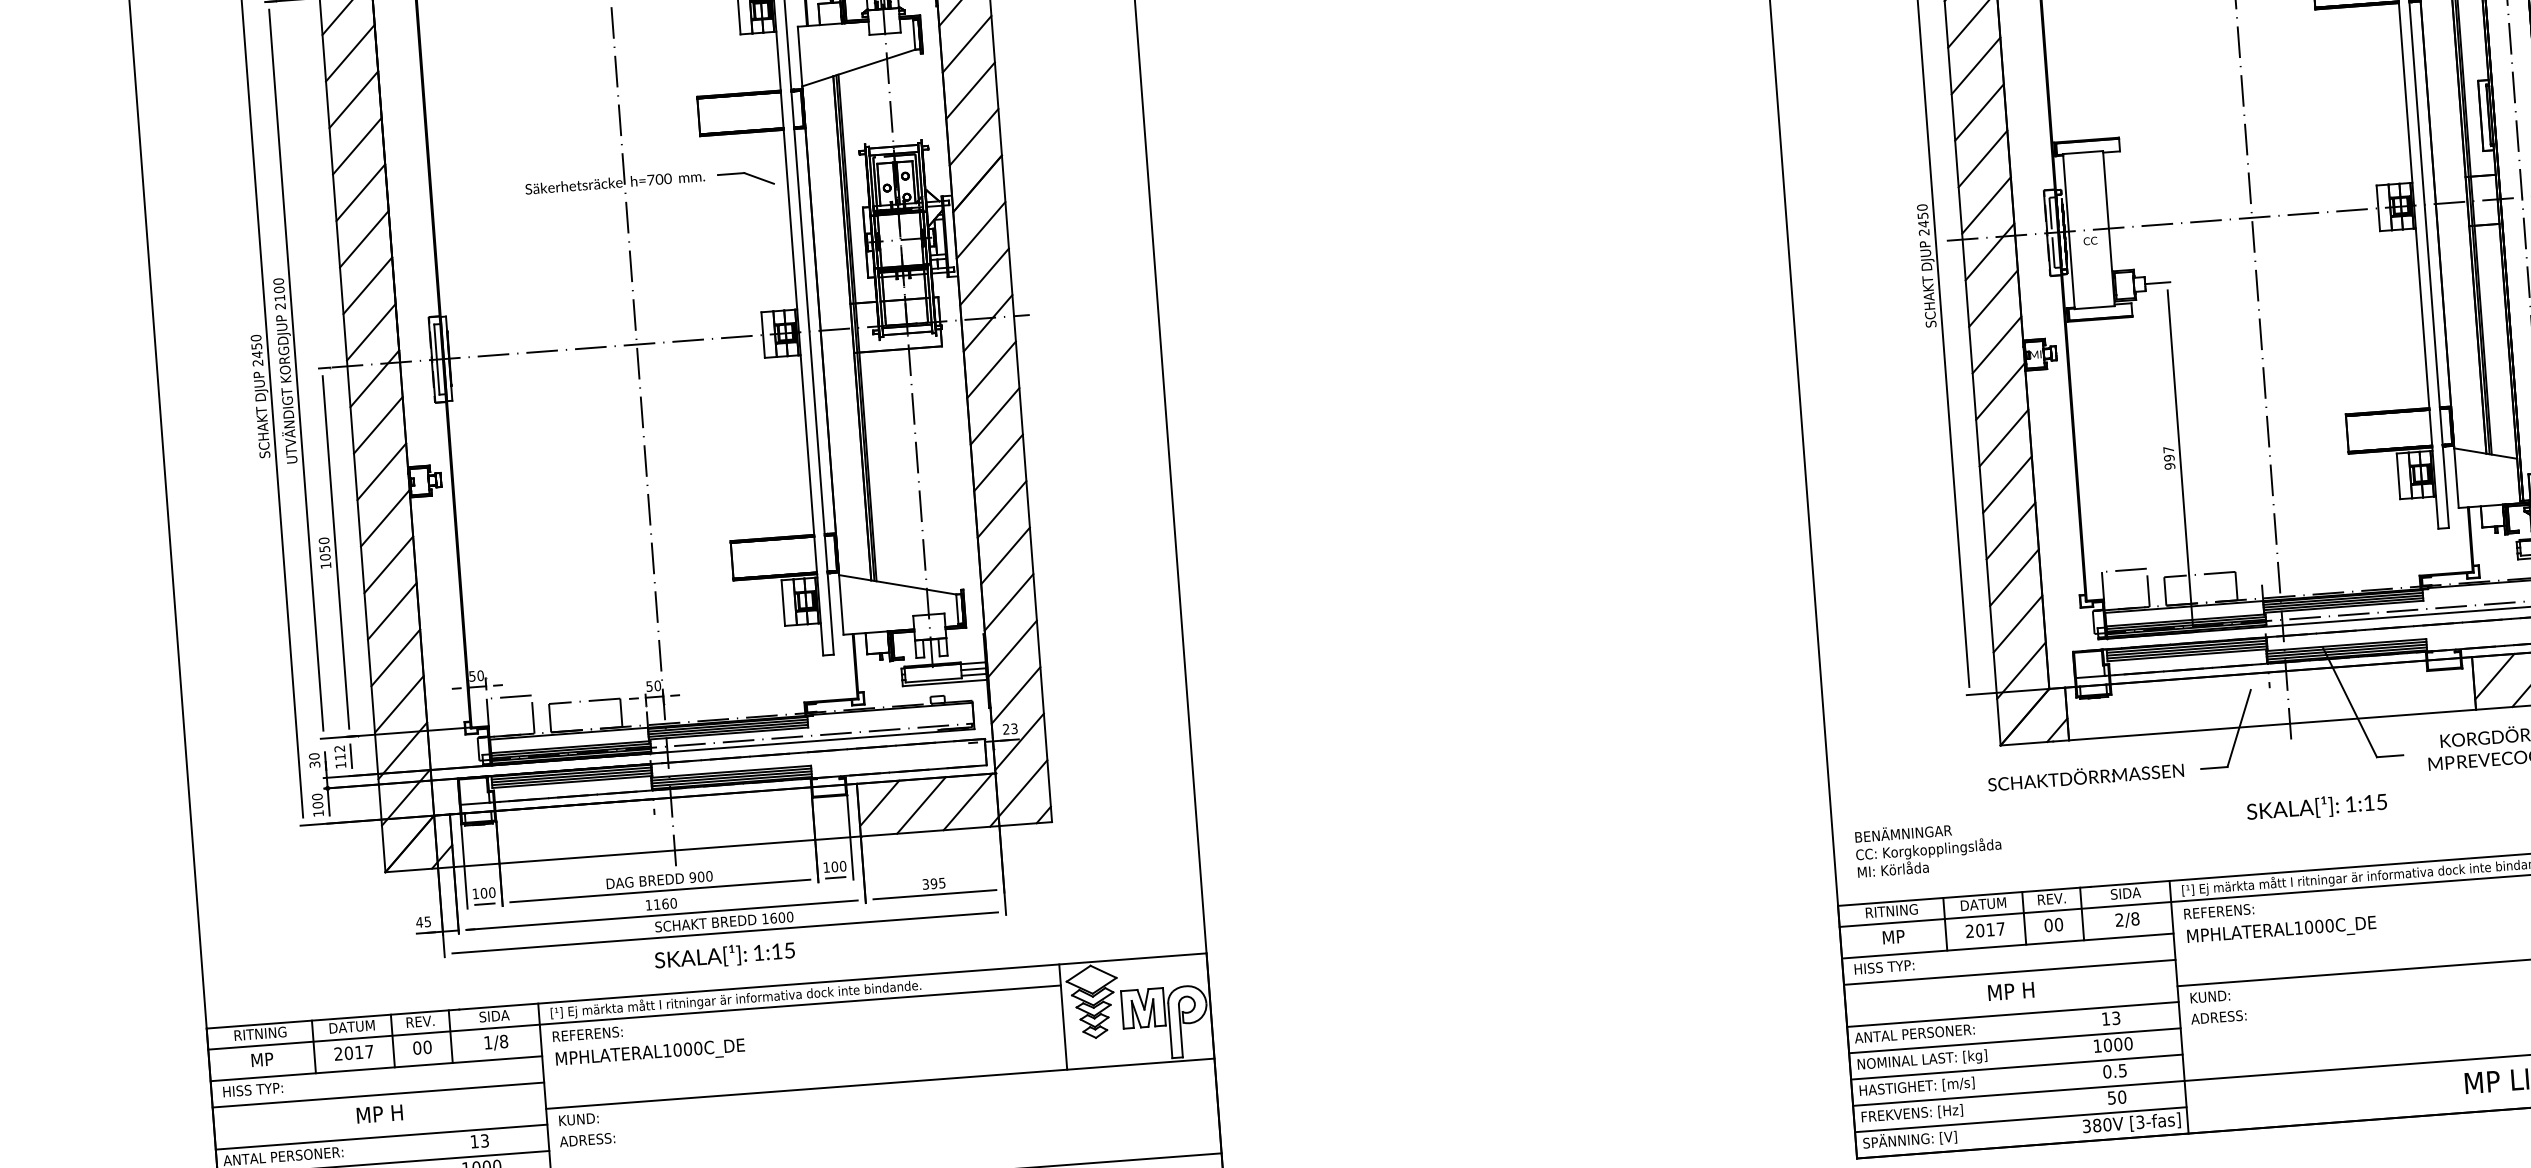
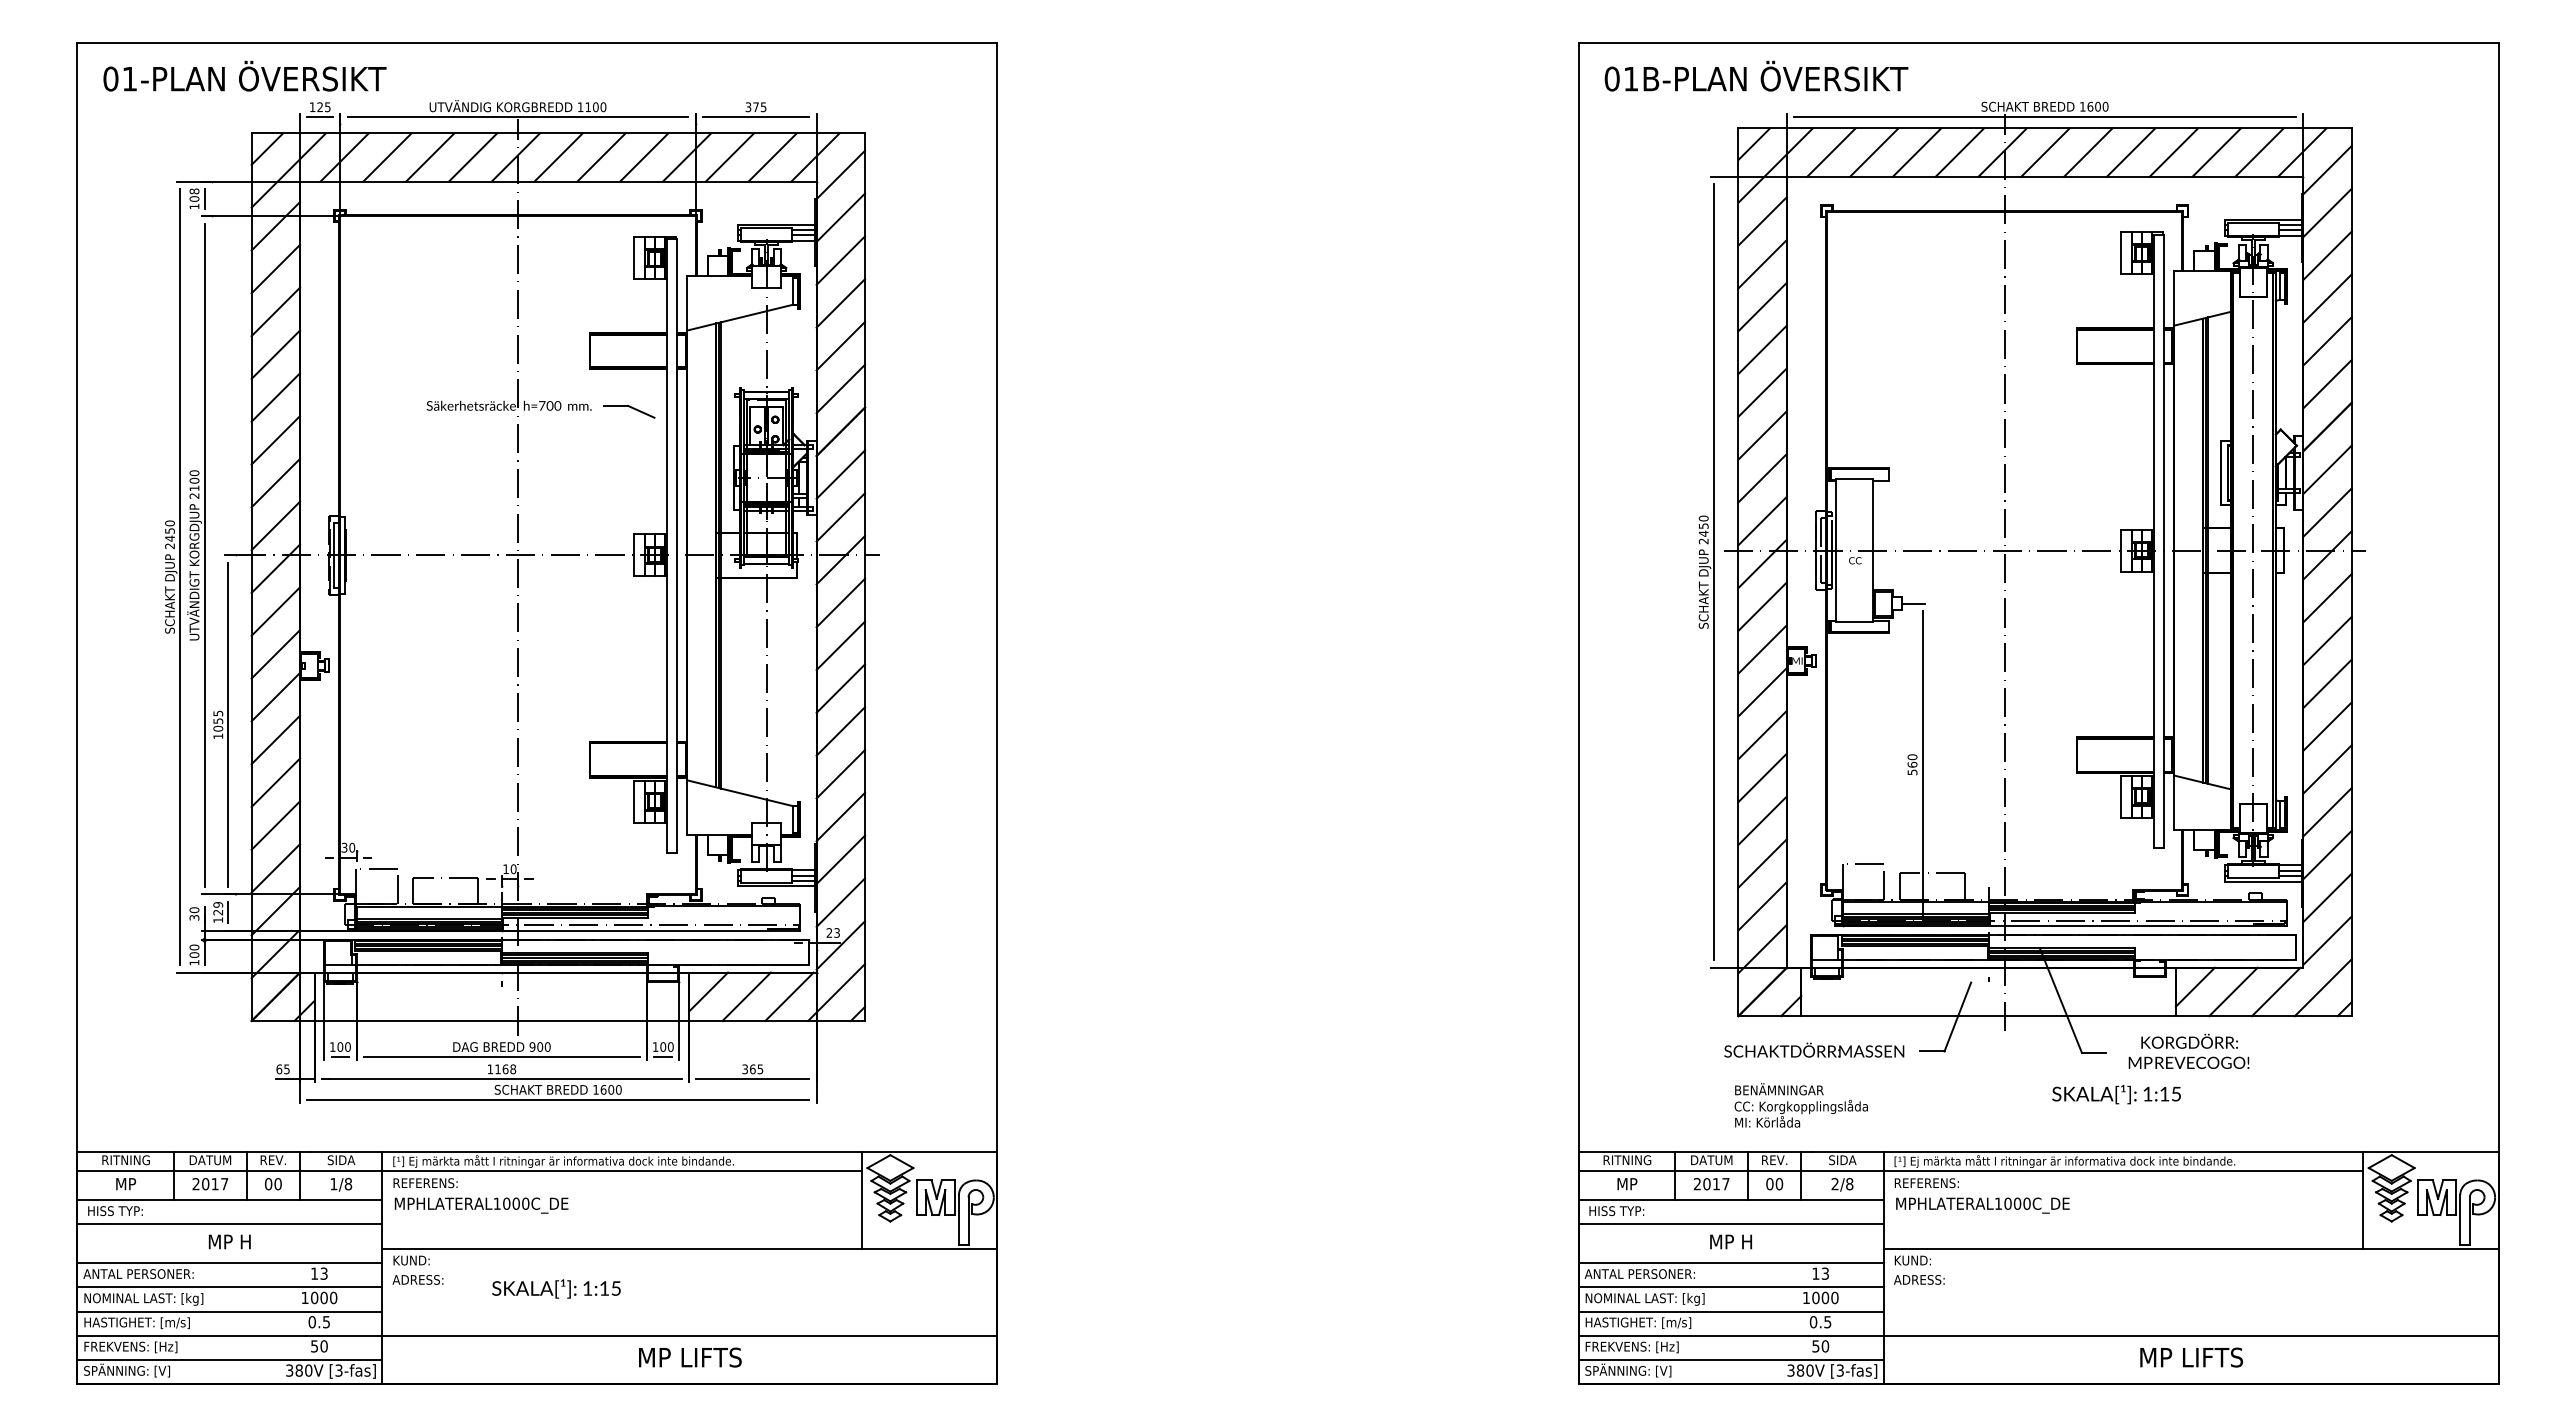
text: (2169, 457) -> (1912, 764), 997 -> 560
text: (324, 540) -> (218, 713), 1050 -> 1055
text: (472, 675) -> (344, 846), 50 -> 30
text: (648, 686) -> (505, 869), 50 -> 10
text: (340, 752) -> (218, 908), 112 -> 129
text: (2316, 807) -> (2116, 1094), moved
text: (1927, 848) -> (1800, 1105), moved
text: (933, 883) -> (752, 1069), 395 -> 365
text: (673, 902) -> (513, 1068), 1160 -> 1168
text: (419, 922) -> (279, 1069), 45 -> 65
text: (724, 955) -> (556, 1288), moved

